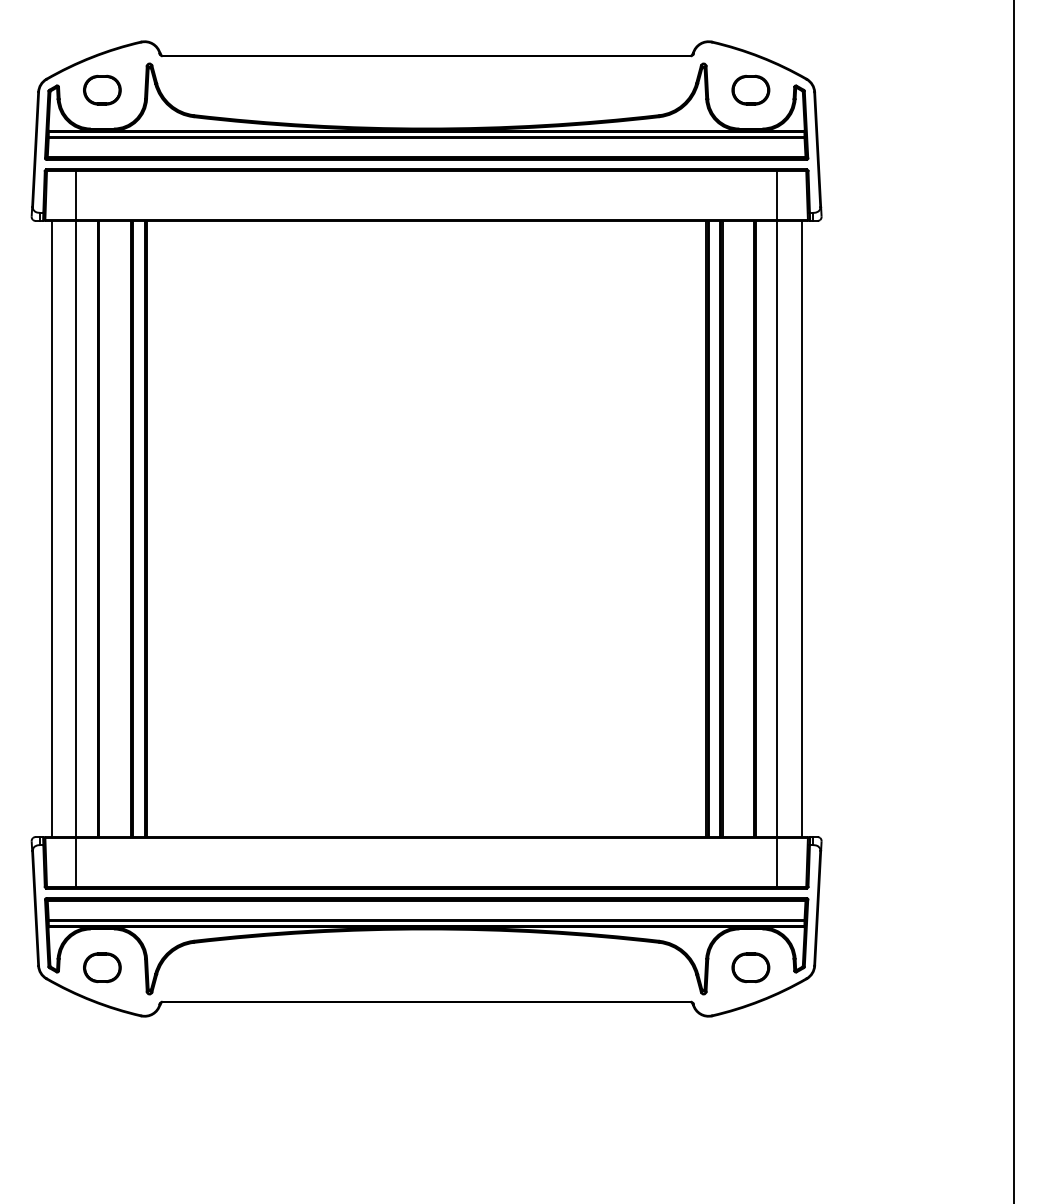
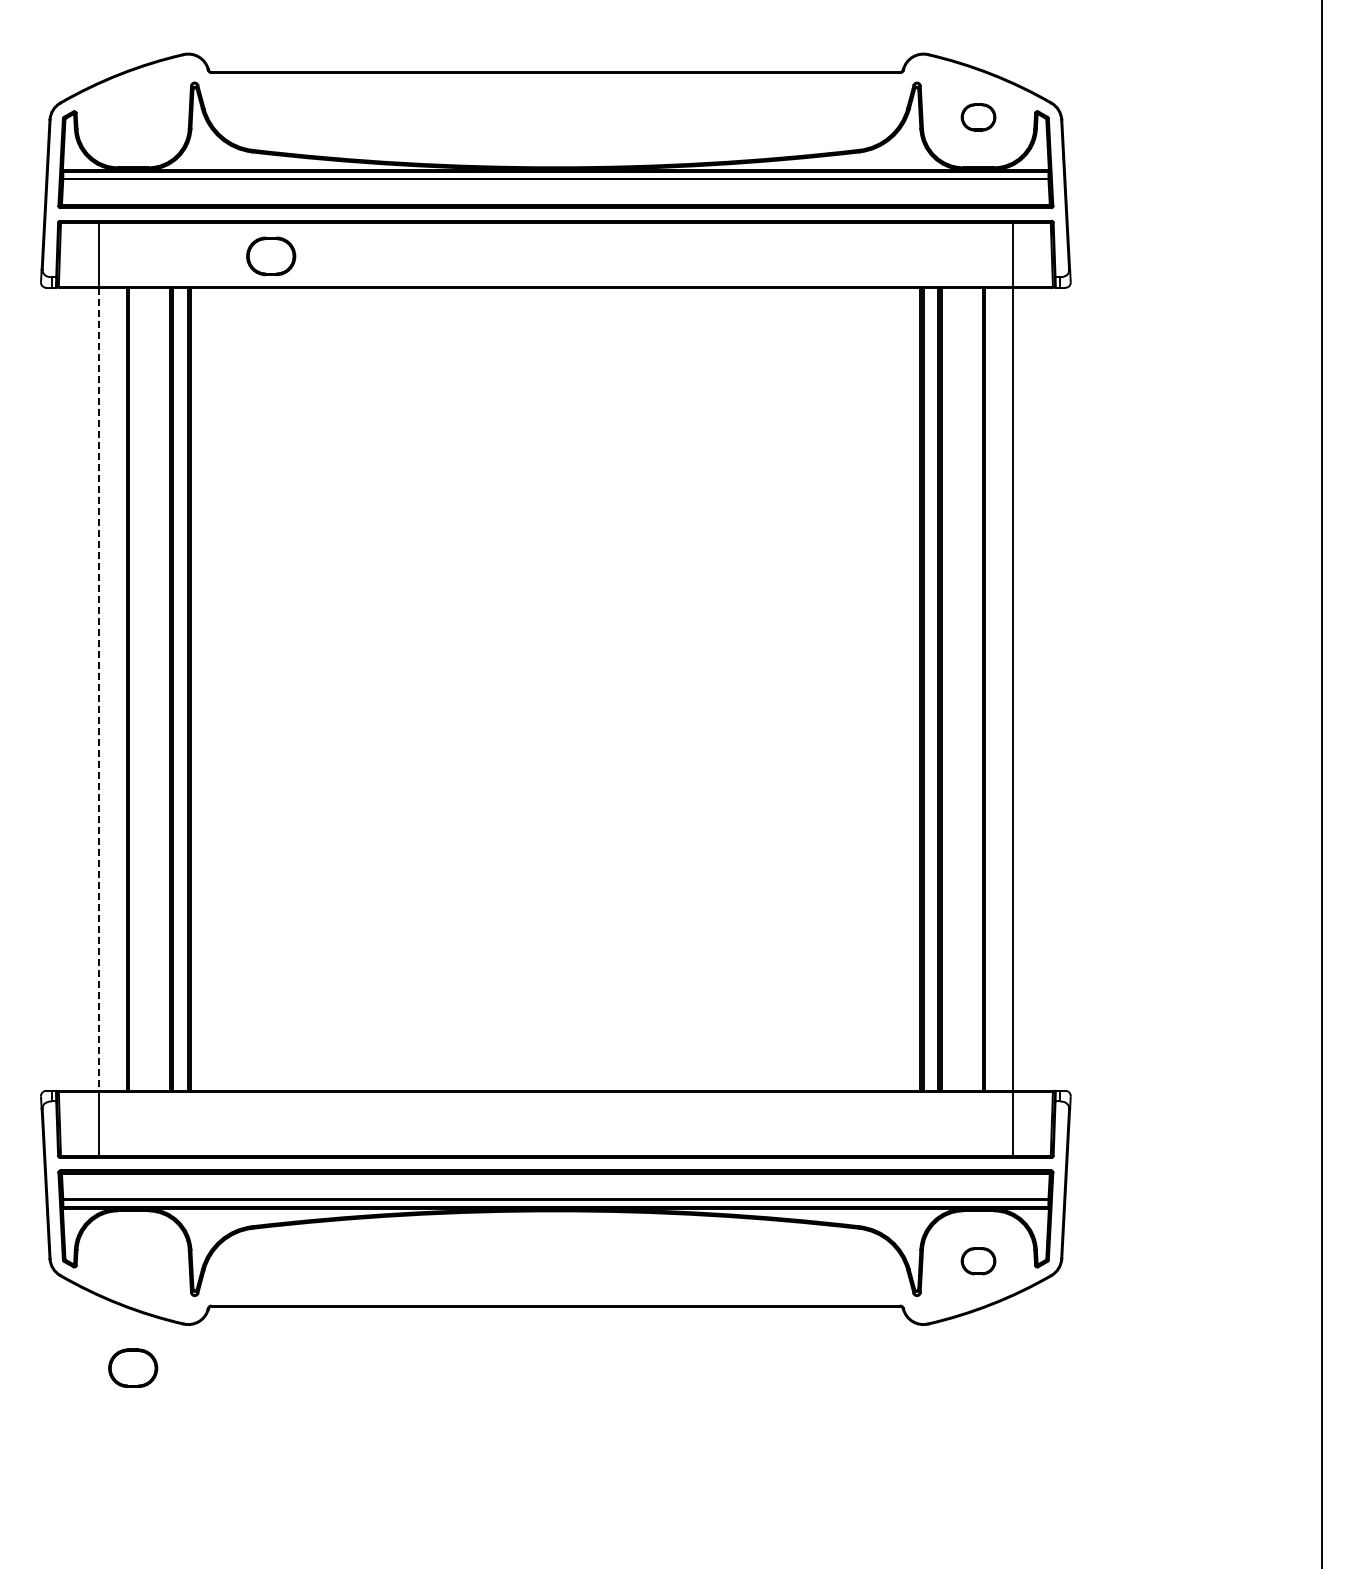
part: (102, 90) -> (271, 256), moved
part: (750, 90) -> (978, 117), size x0.7
line: (52, 528) -> (67, 688), removed
line: (801, 528) -> (1044, 688), removed
line: (75, 529) -> (98, 689), solid -> dashed
part: (102, 967) -> (133, 1367), moved
part: (750, 967) -> (978, 1260), size x0.7

